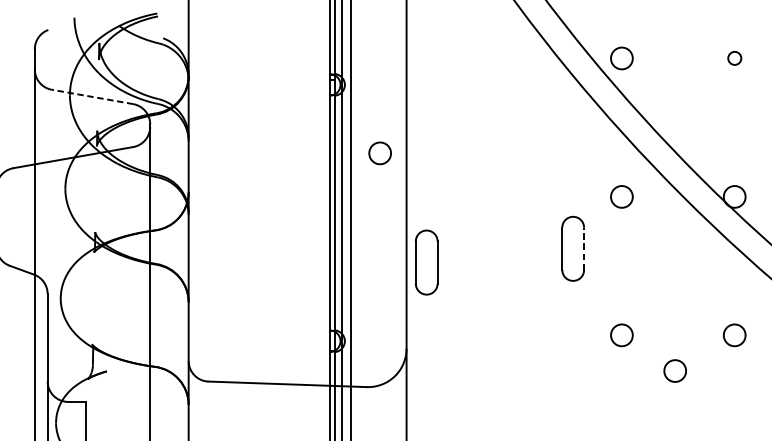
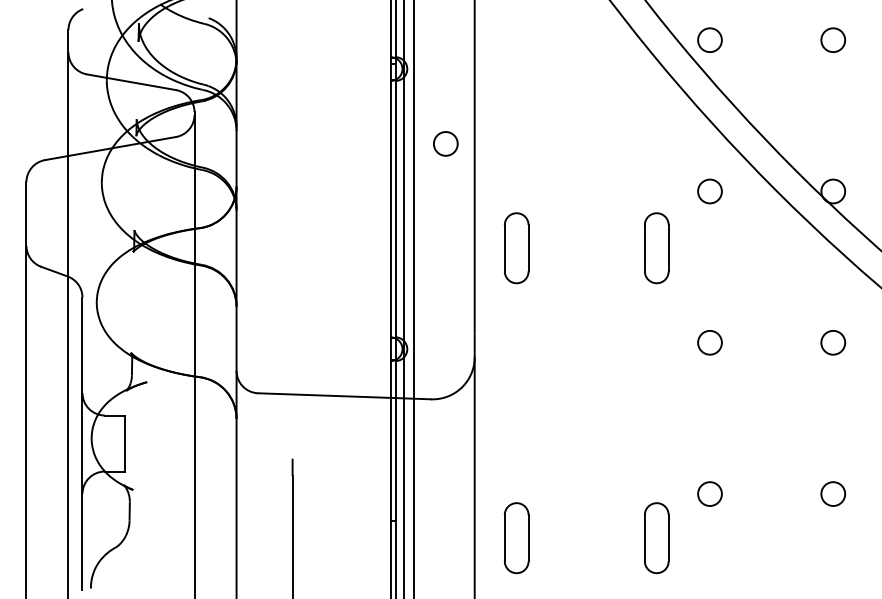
circle: (734, 57) -> (833, 39), size x1.67
line: (92, 97) -> (131, 82), dashed -> solid
line: (583, 248) -> (668, 247), dashed -> solid
part: (426, 262) -> (516, 248), moved
circle: (675, 370) -> (768, 381), removed

